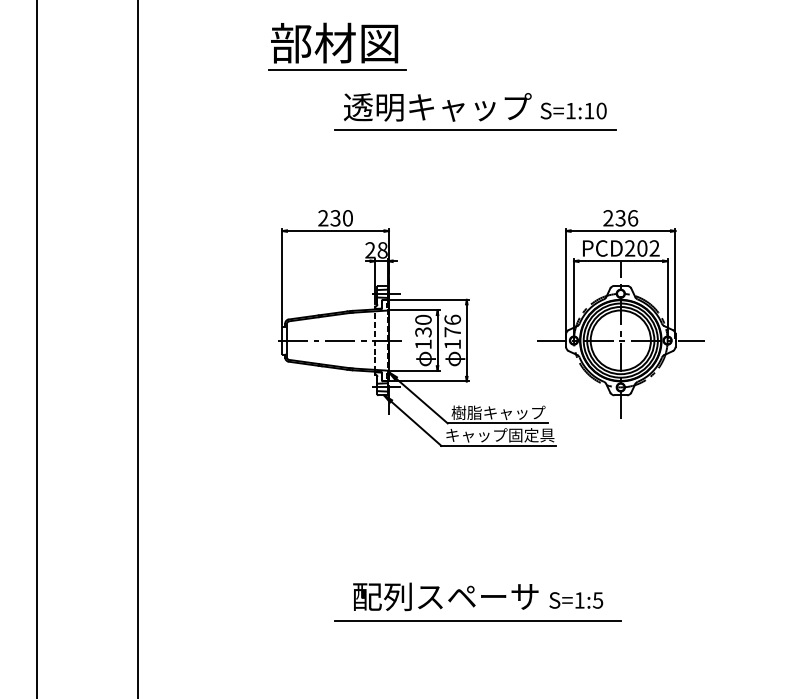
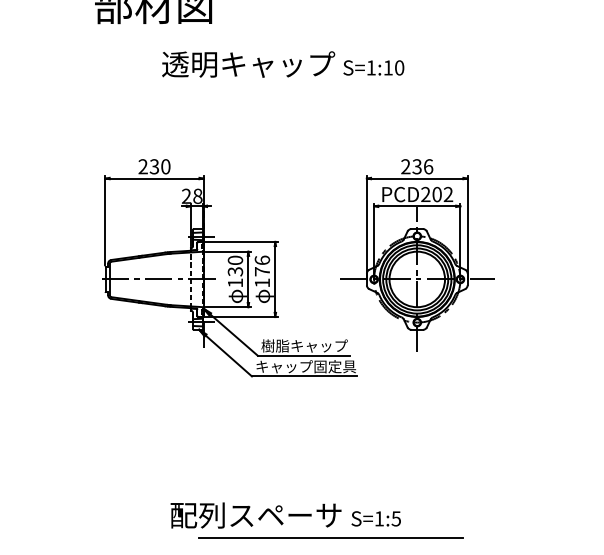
line: (336, 70) -> (155, 30), removed
line: (474, 129) -> (282, 84), removed
line: (477, 620) -> (330, 537), moved

